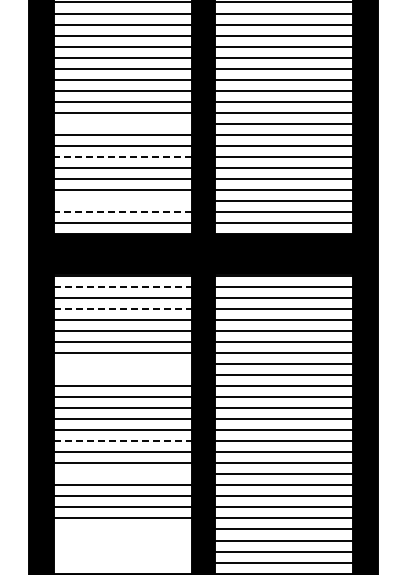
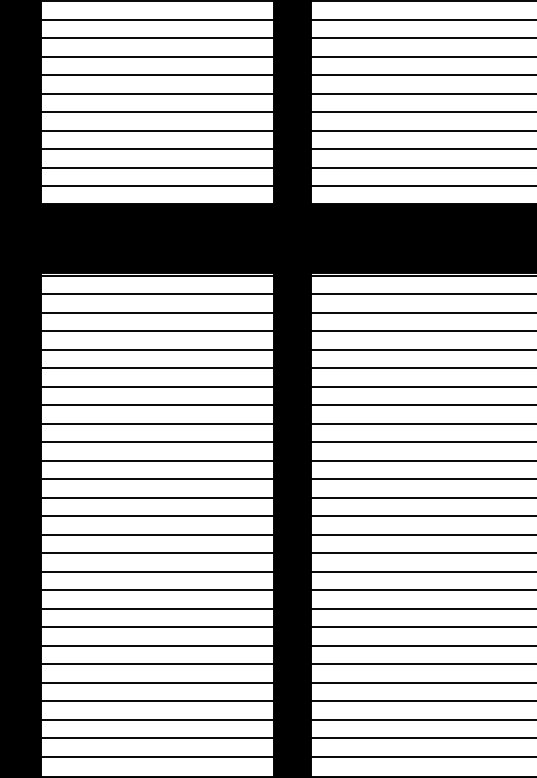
line: (123, 123) -> (157, 19), added
line: (122, 156) -> (156, 74), dashed -> solid
line: (123, 200) -> (157, 148), added
line: (122, 211) -> (156, 167), dashed -> solid
line: (123, 286) -> (157, 293), dashed -> solid
line: (123, 309) -> (157, 331), dashed -> solid
line: (123, 364) -> (157, 424), added
line: (123, 375) -> (157, 442), added
line: (123, 441) -> (157, 553), dashed -> solid
line: (123, 474) -> (157, 609), added
line: (123, 529) -> (157, 701), added
line: (123, 540) -> (157, 719), added
line: (123, 551) -> (157, 738), added
line: (123, 562) -> (157, 756), added

